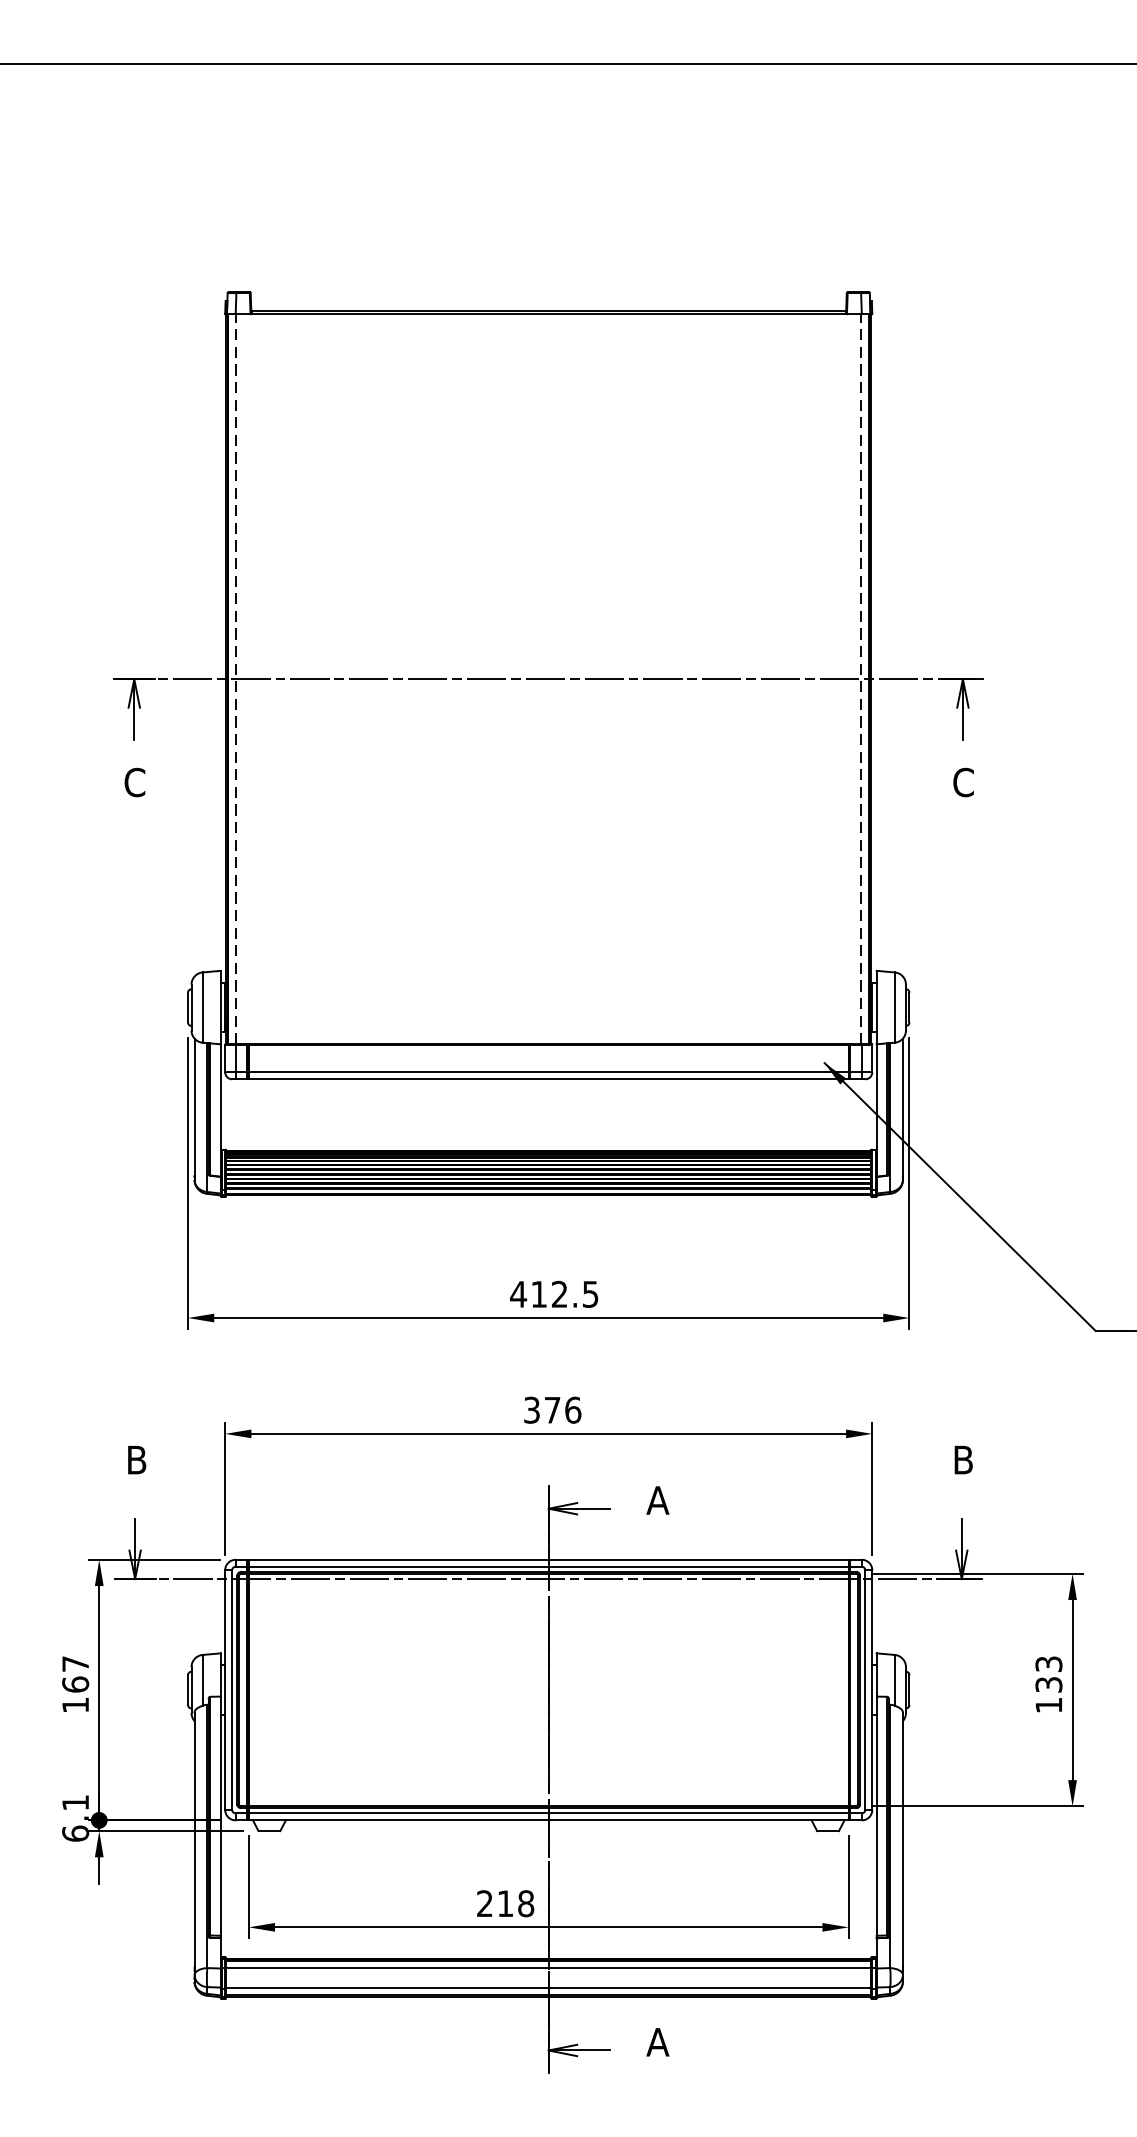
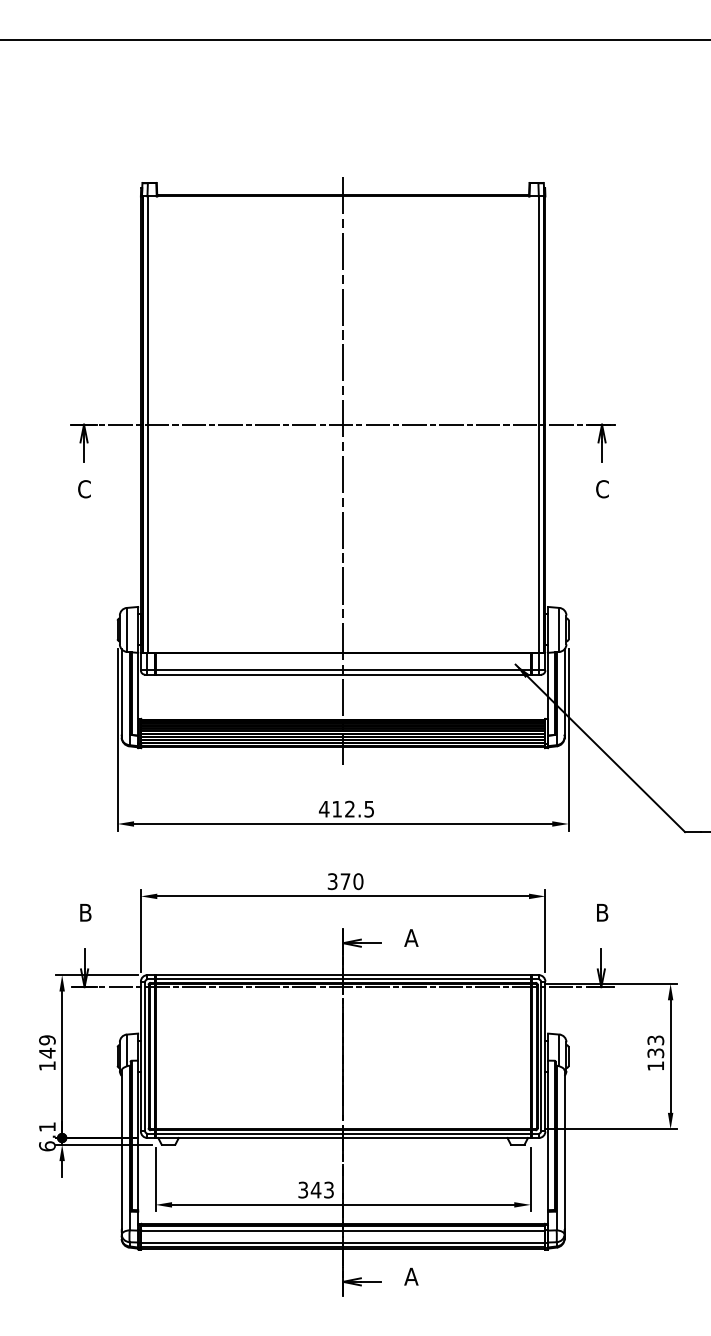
line: (235, 678) -> (147, 424), dashed -> solid
line: (861, 678) -> (538, 424), dashed -> solid
line: (549, 754) -> (343, 471), added
text: (573, 1410) -> (358, 881), 376 -> 370
text: (75, 1673) -> (47, 1046), 167 -> 149
text: (506, 1902) -> (316, 1189), 218 -> 343

